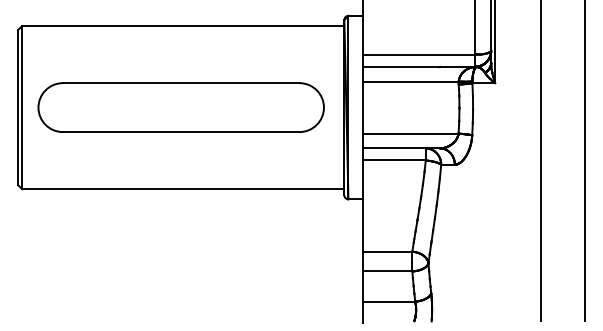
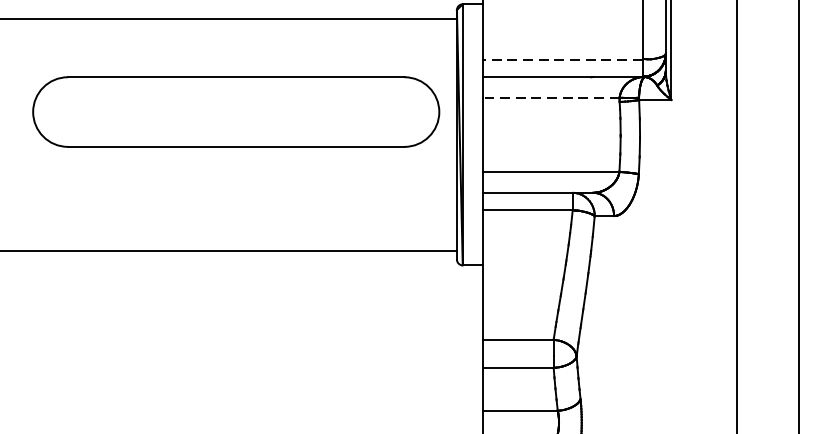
line: (418, 54) -> (562, 59), solid -> dashed
line: (410, 81) -> (551, 97), solid -> dashed
part: (180, 107) -> (235, 111), moved

